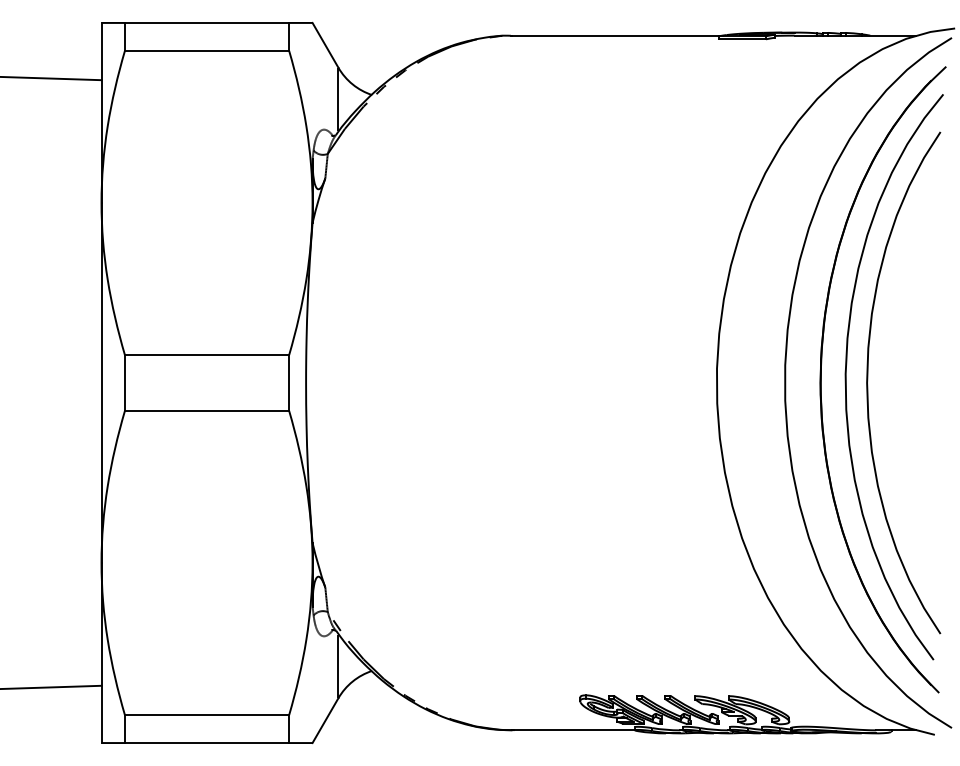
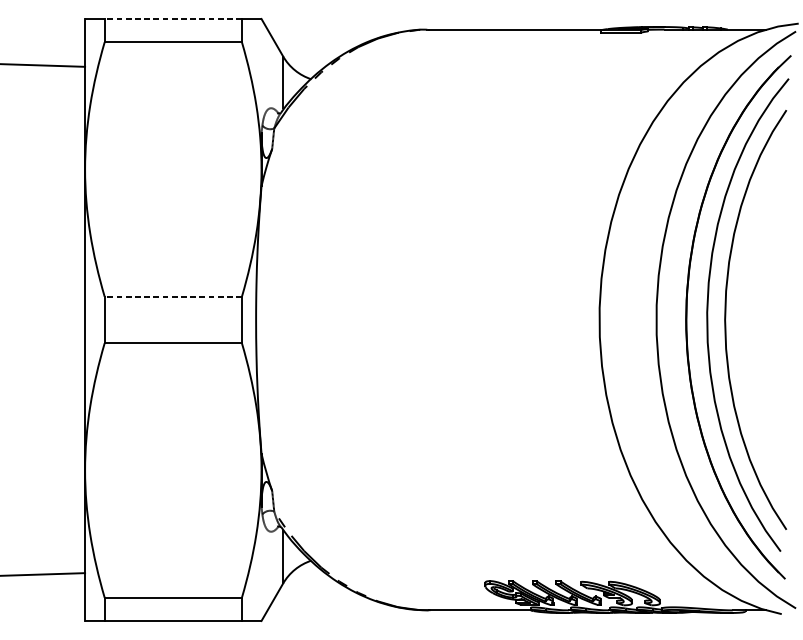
line: (206, 22) -> (172, 18), solid -> dashed
line: (206, 355) -> (172, 297), solid -> dashed

